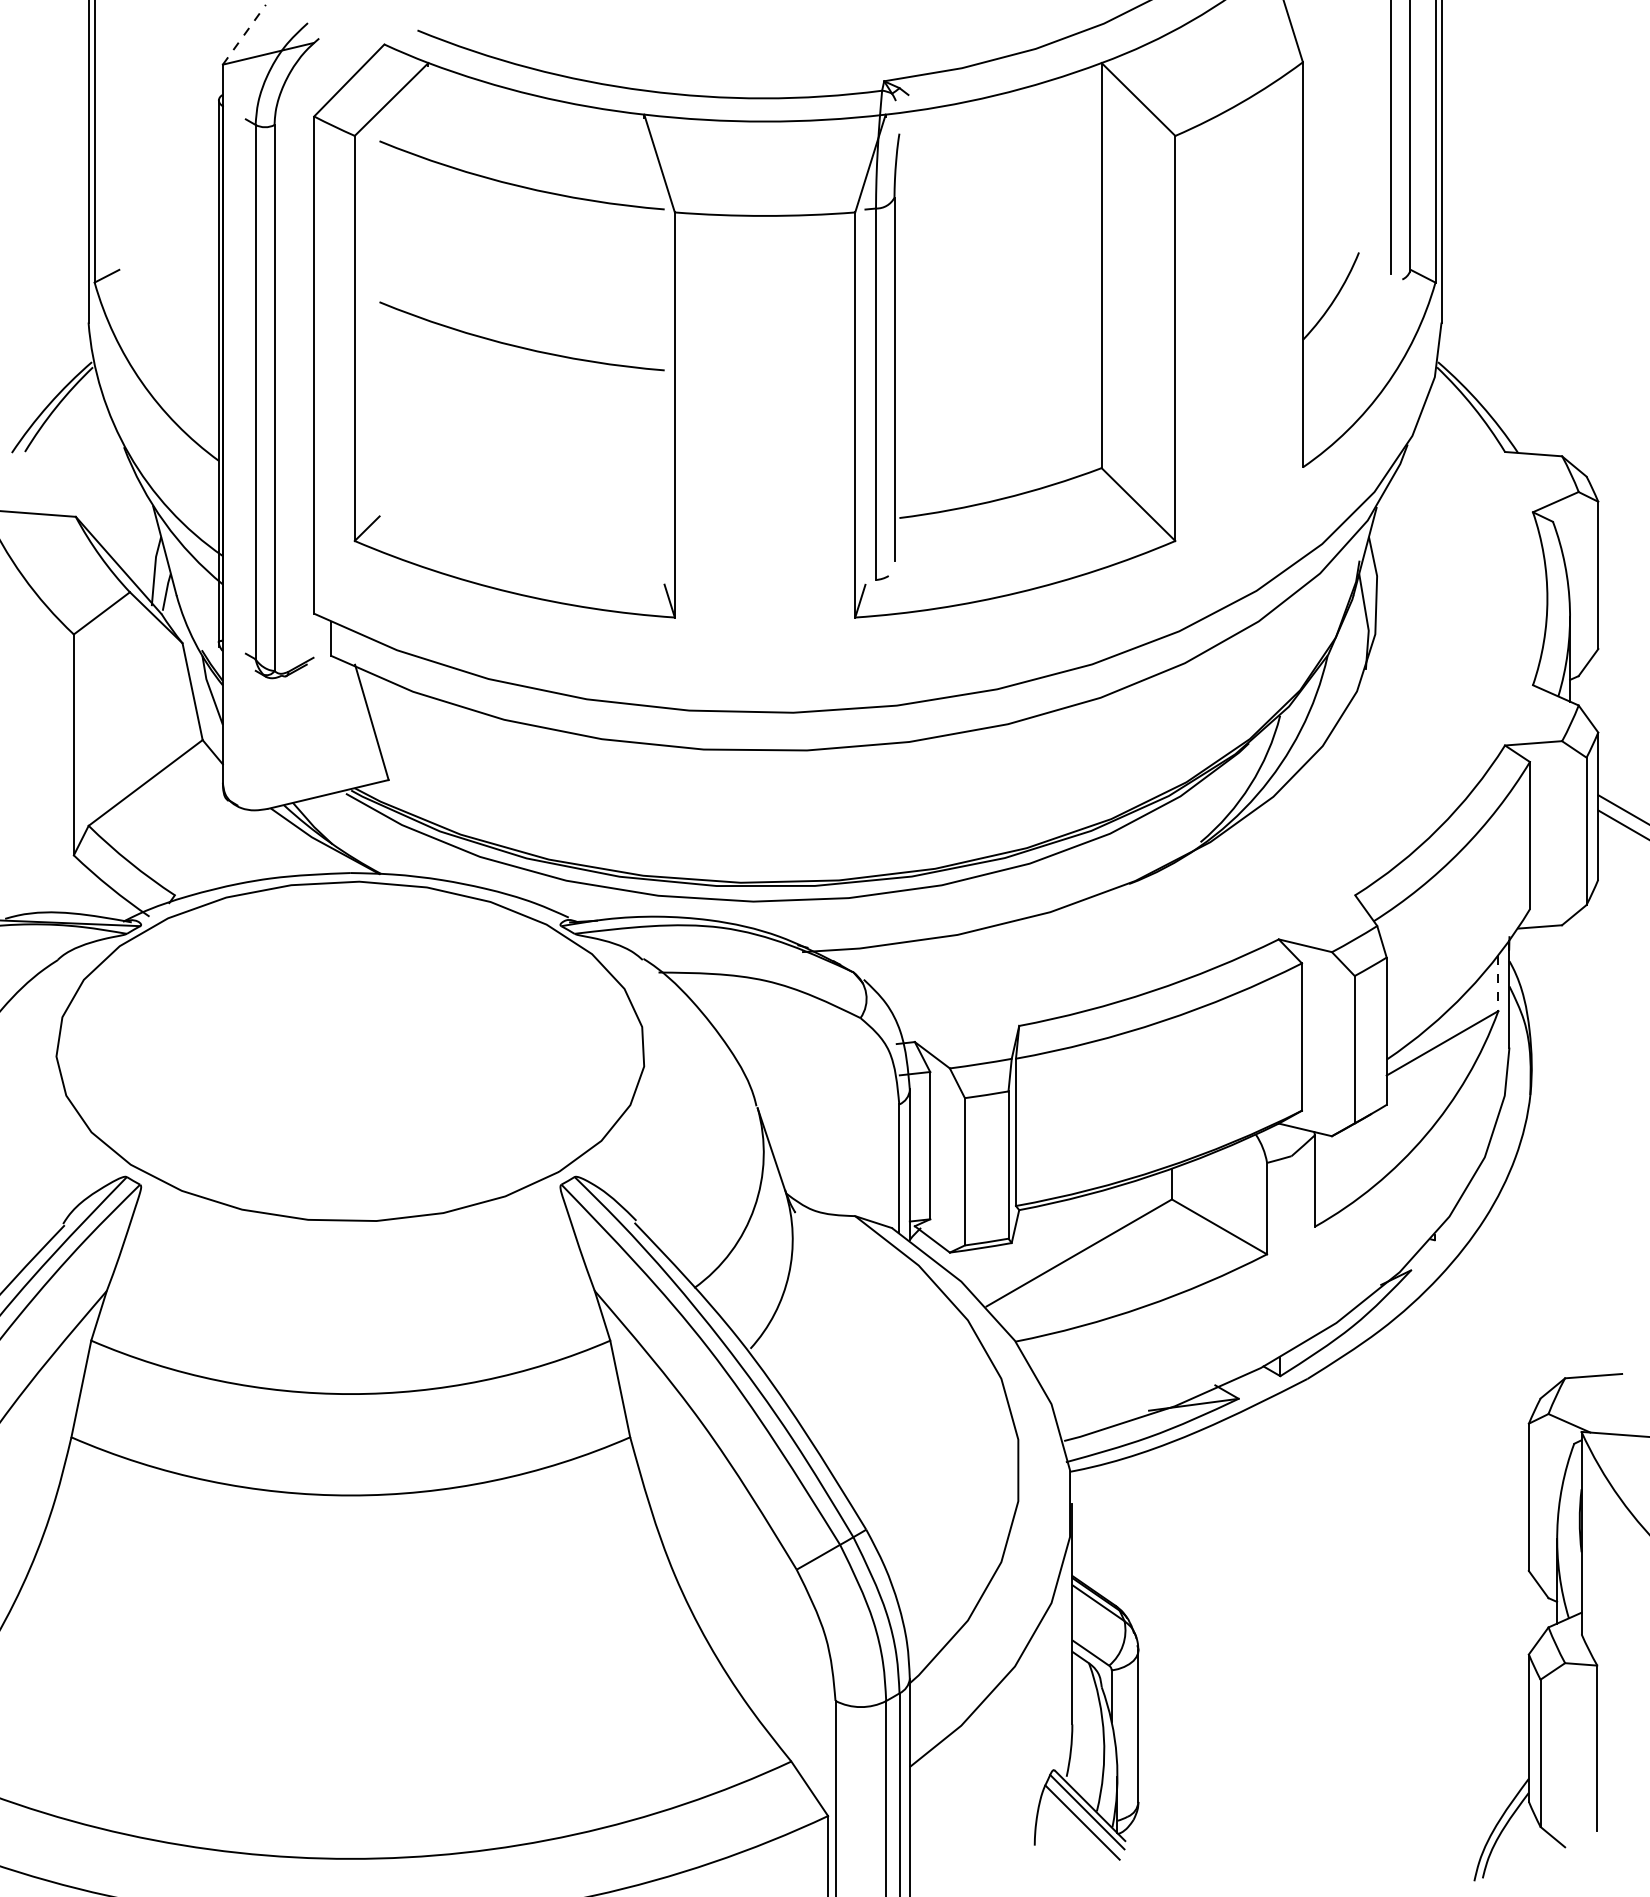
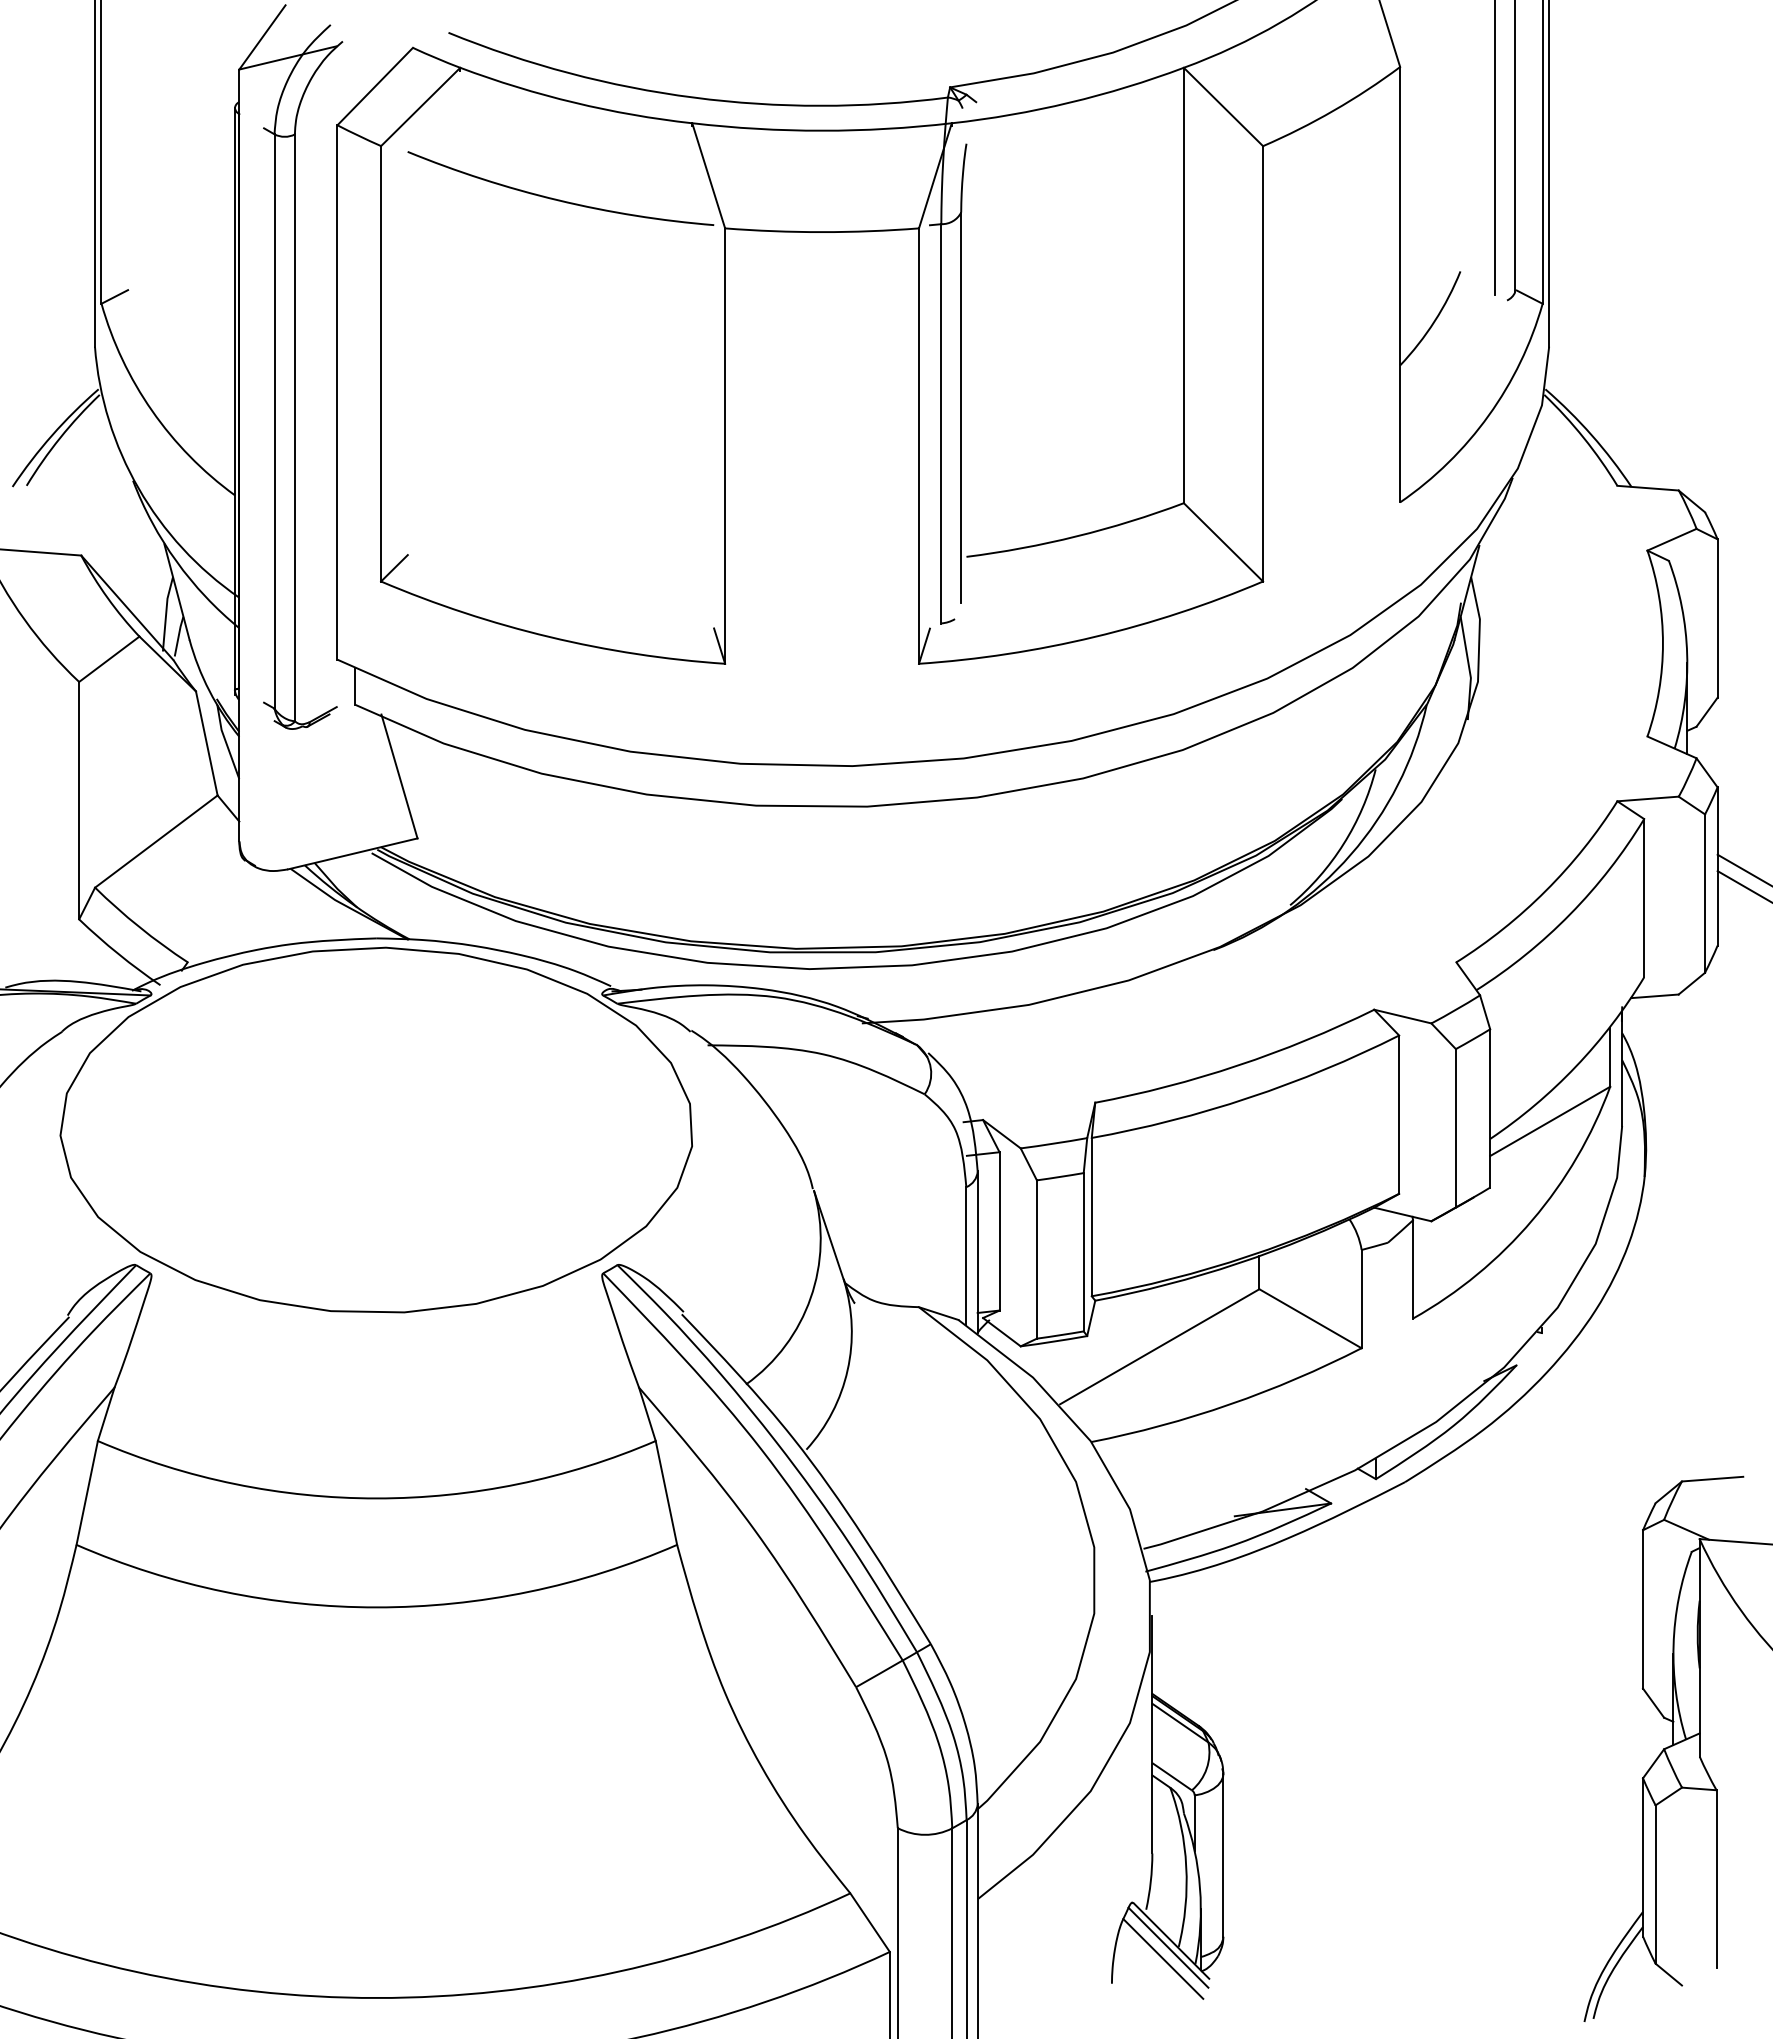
line: (244, 34) -> (262, 37), dashed -> solid
arc: (517, 345) -> (556, 371), removed
line: (1498, 983) -> (1610, 1057), dashed -> solid

